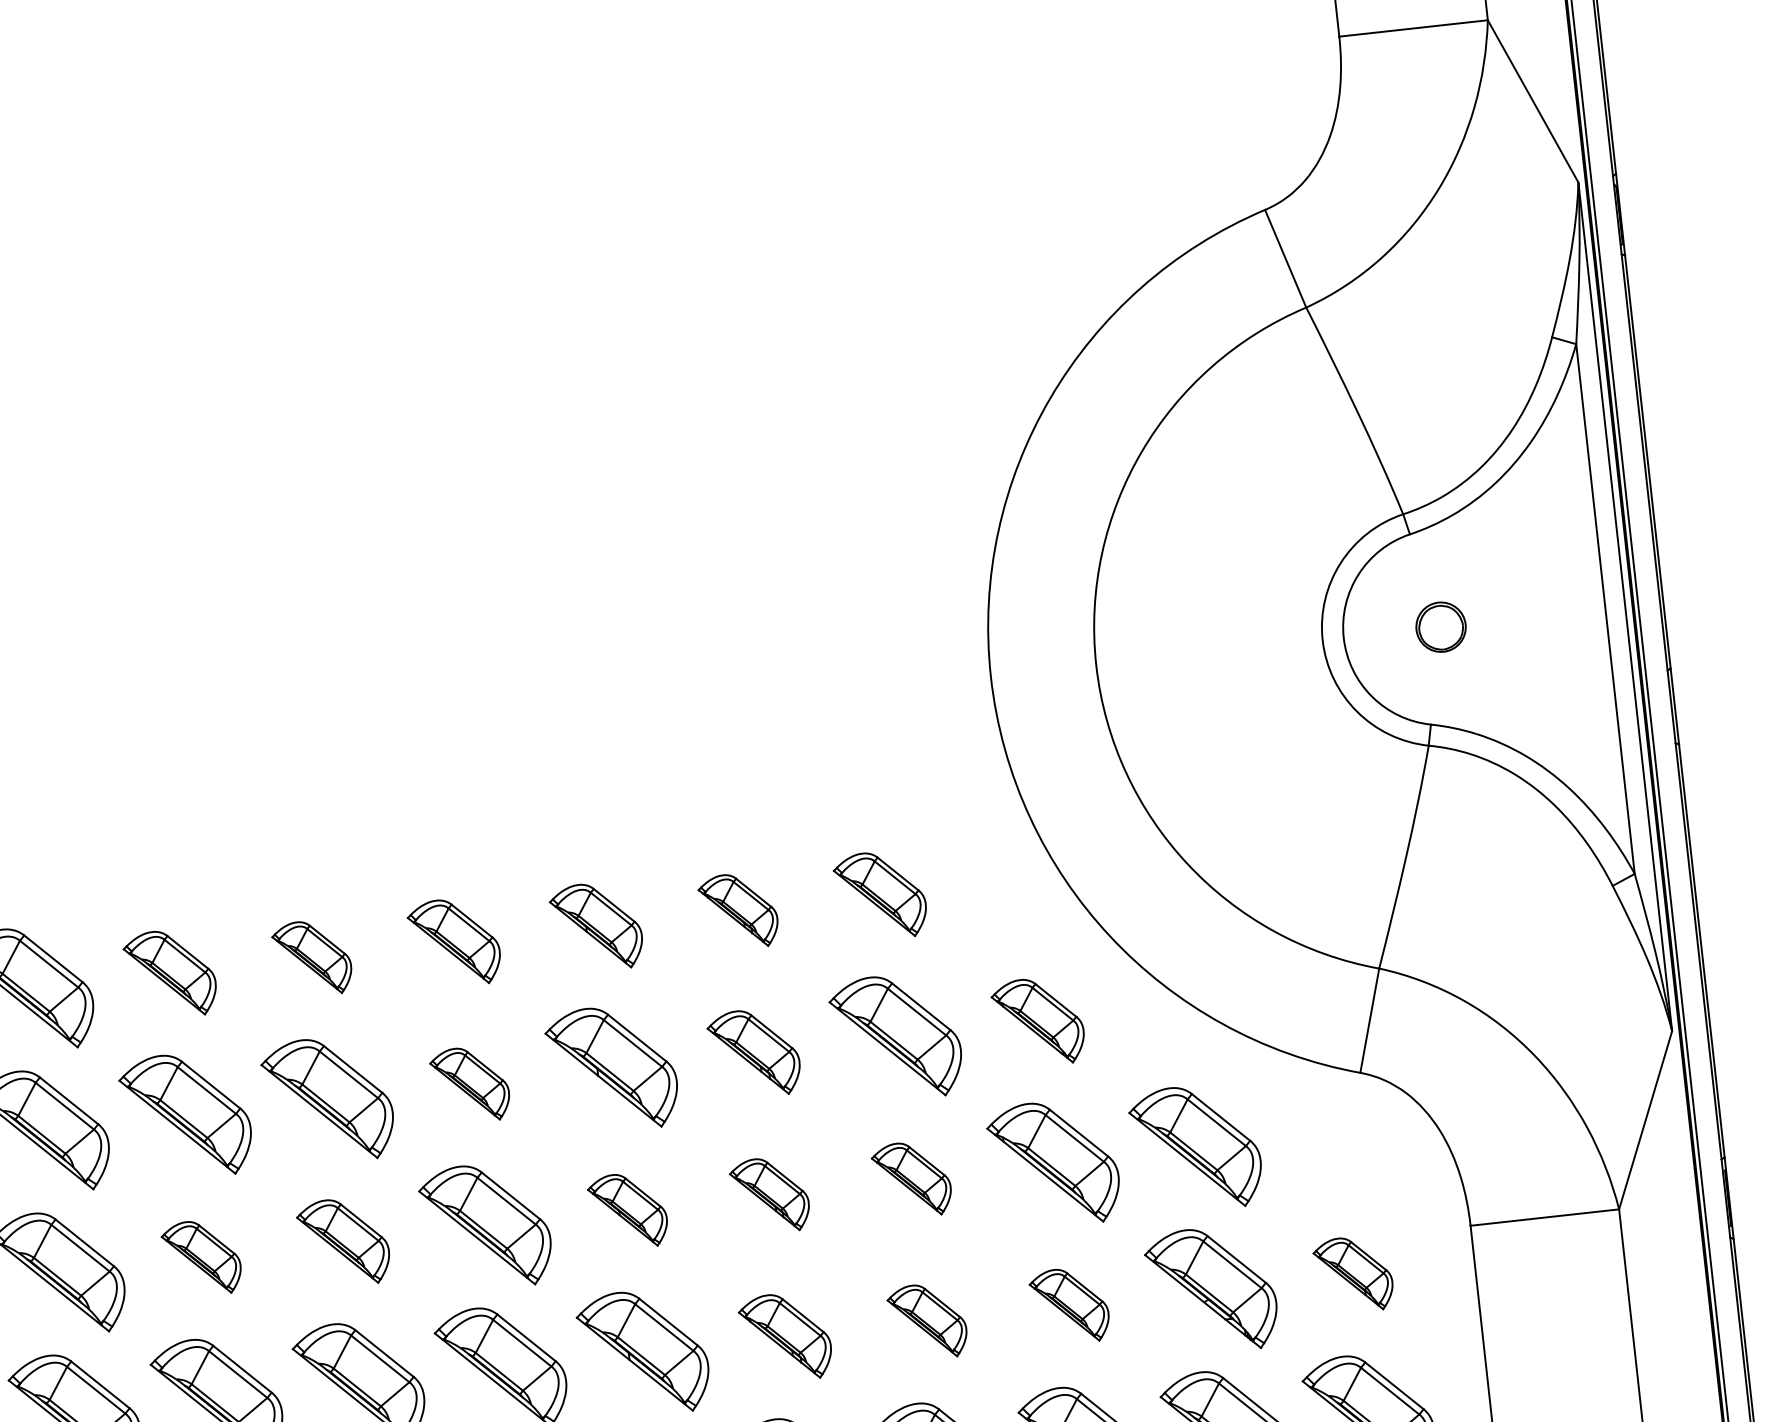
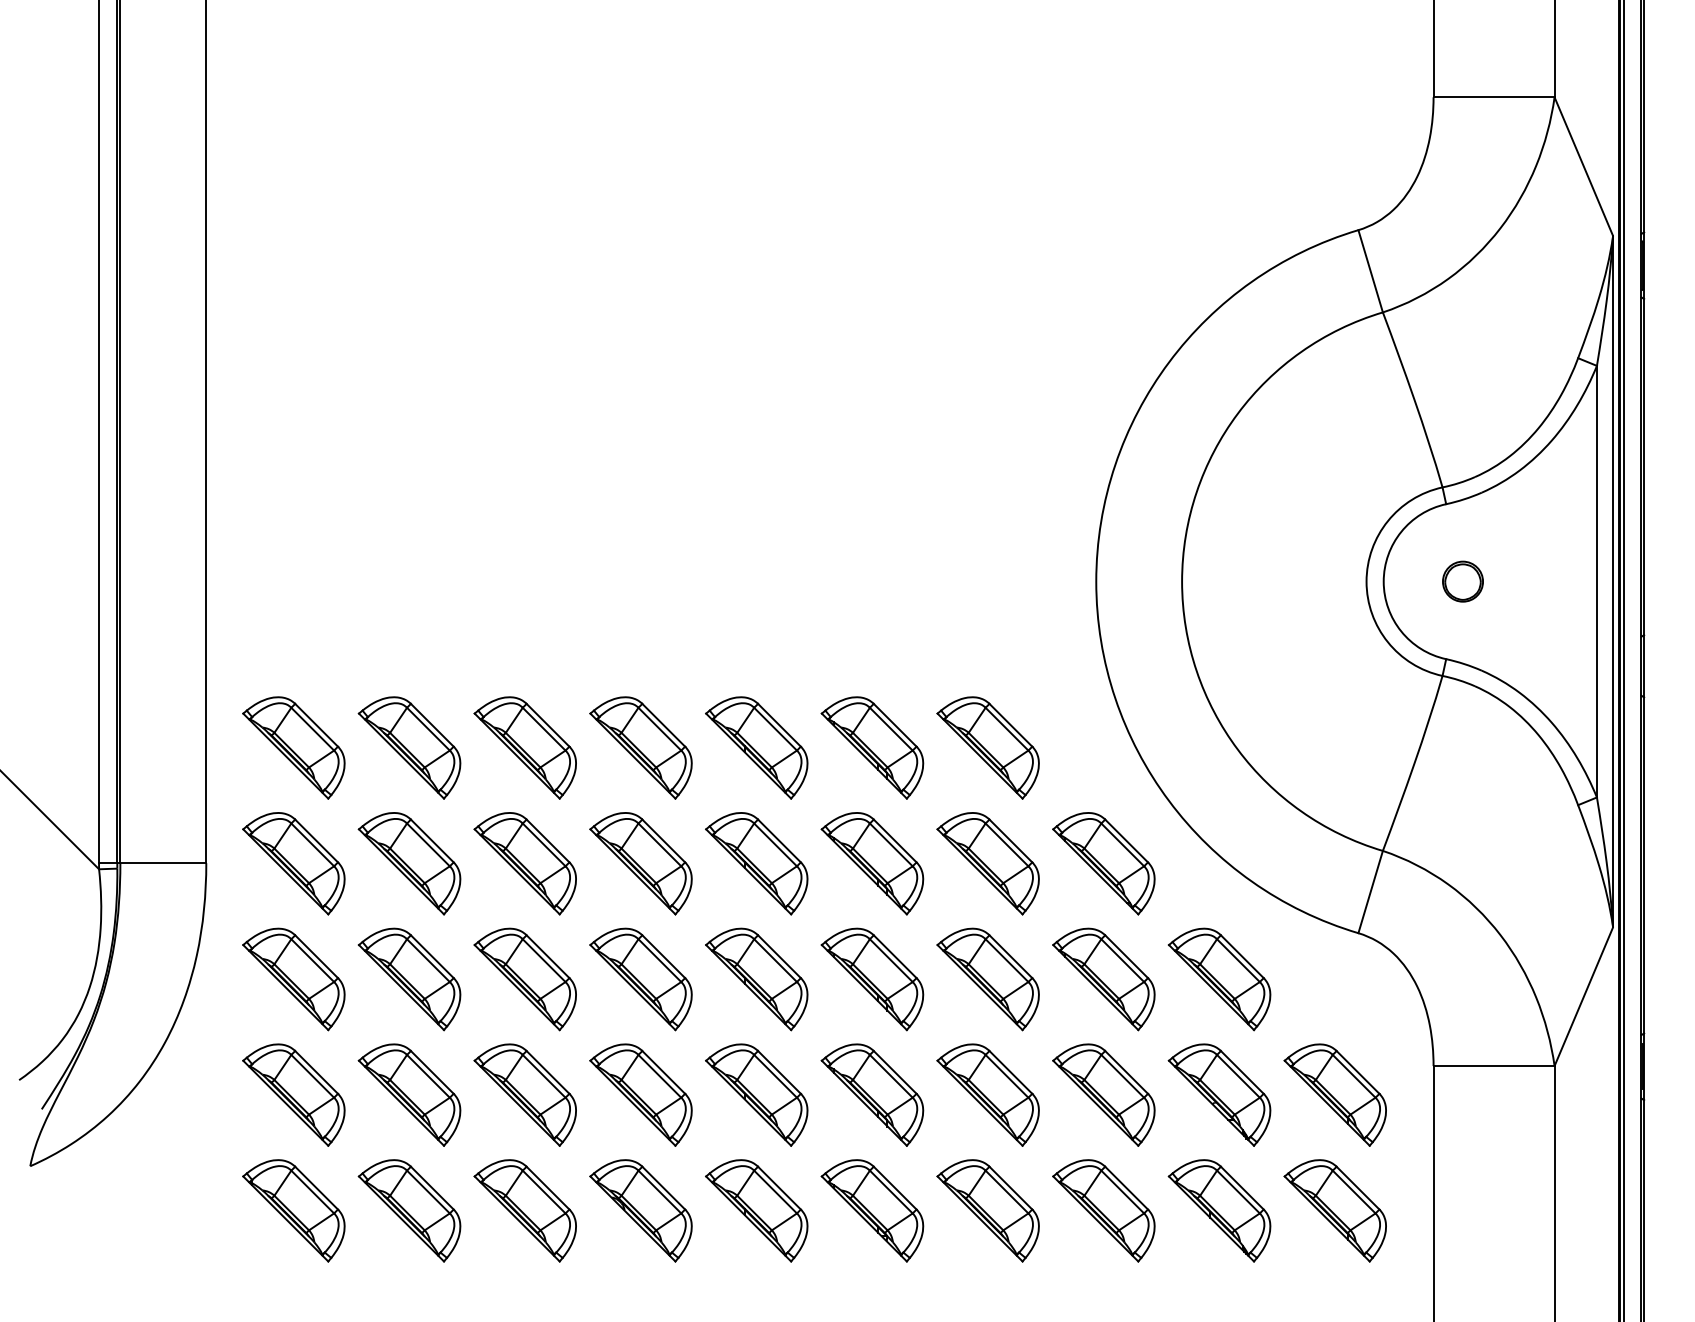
part: (879, 895) -> (987, 747), size x1.43
part: (738, 910) -> (872, 747), size x1.67
part: (596, 926) -> (756, 747), size x1.43
part: (453, 942) -> (640, 747), size x1.43
part: (311, 957) -> (524, 747), size x1.67
part: (170, 973) -> (409, 747), size x1.43
part: (1037, 1021) -> (1103, 863), size x1.43
part: (754, 1053) -> (872, 863), size x1.43
part: (469, 1084) -> (640, 863), size x1.67
part: (911, 1179) -> (987, 979), size x1.67
part: (770, 1195) -> (872, 979), size x1.67
part: (627, 1211) -> (756, 979), size x1.67
part: (343, 1242) -> (524, 979), size x1.43
part: (201, 1258) -> (409, 979), size x1.67
part: (1352, 1274) -> (1334, 1094), size x1.67
part: (1069, 1305) -> (1103, 1094), size x1.67
part: (926, 1321) -> (987, 1094), size x1.67
part: (785, 1336) -> (872, 1094), size x1.43

